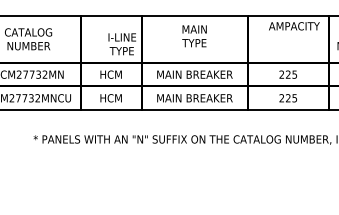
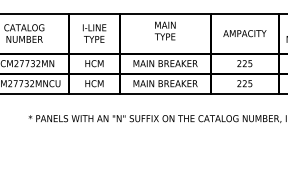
text: (294, 26) -> (245, 33), moved
text: (121, 44) -> (93, 33), moved

